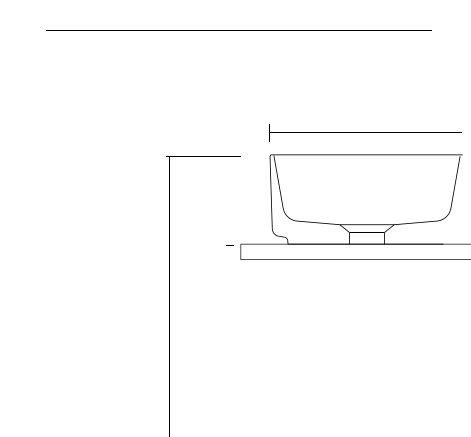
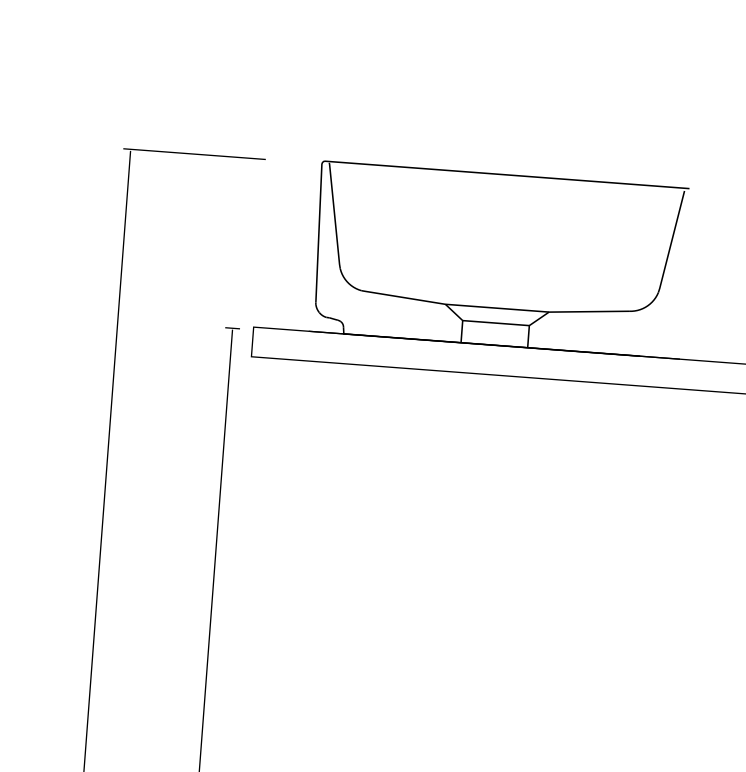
part: (365, 132) -> (507, 132), removed

